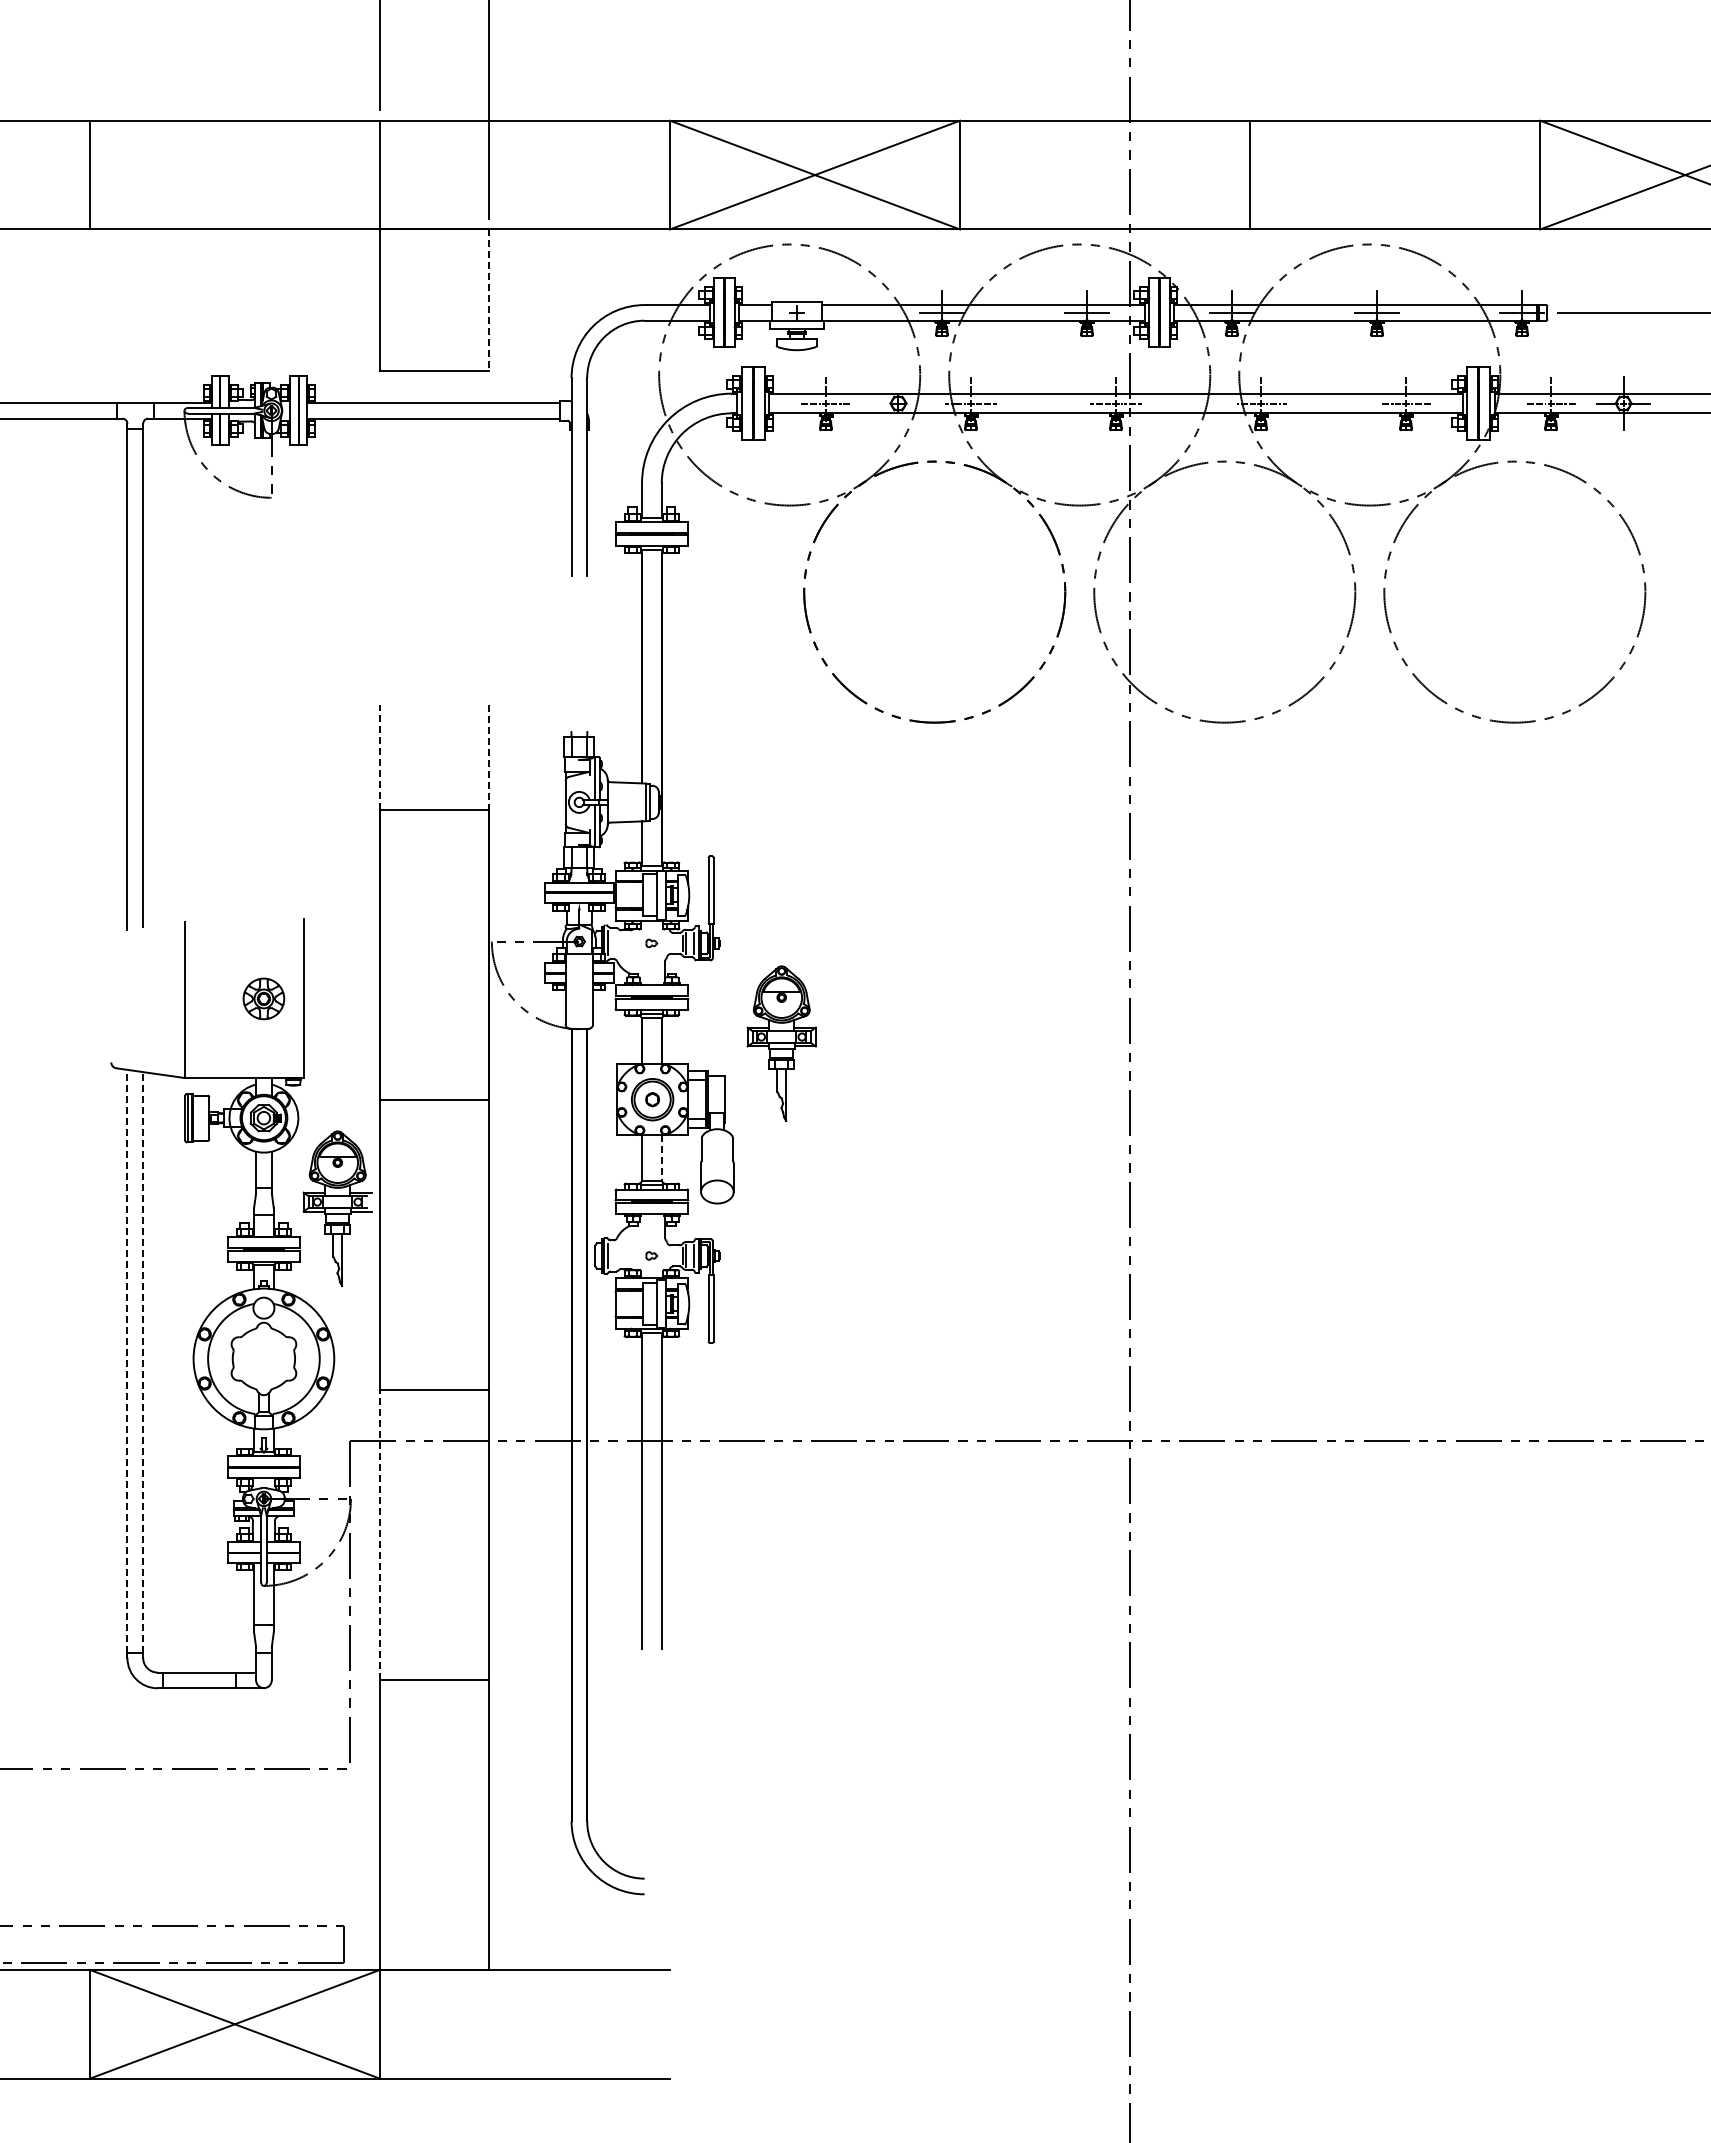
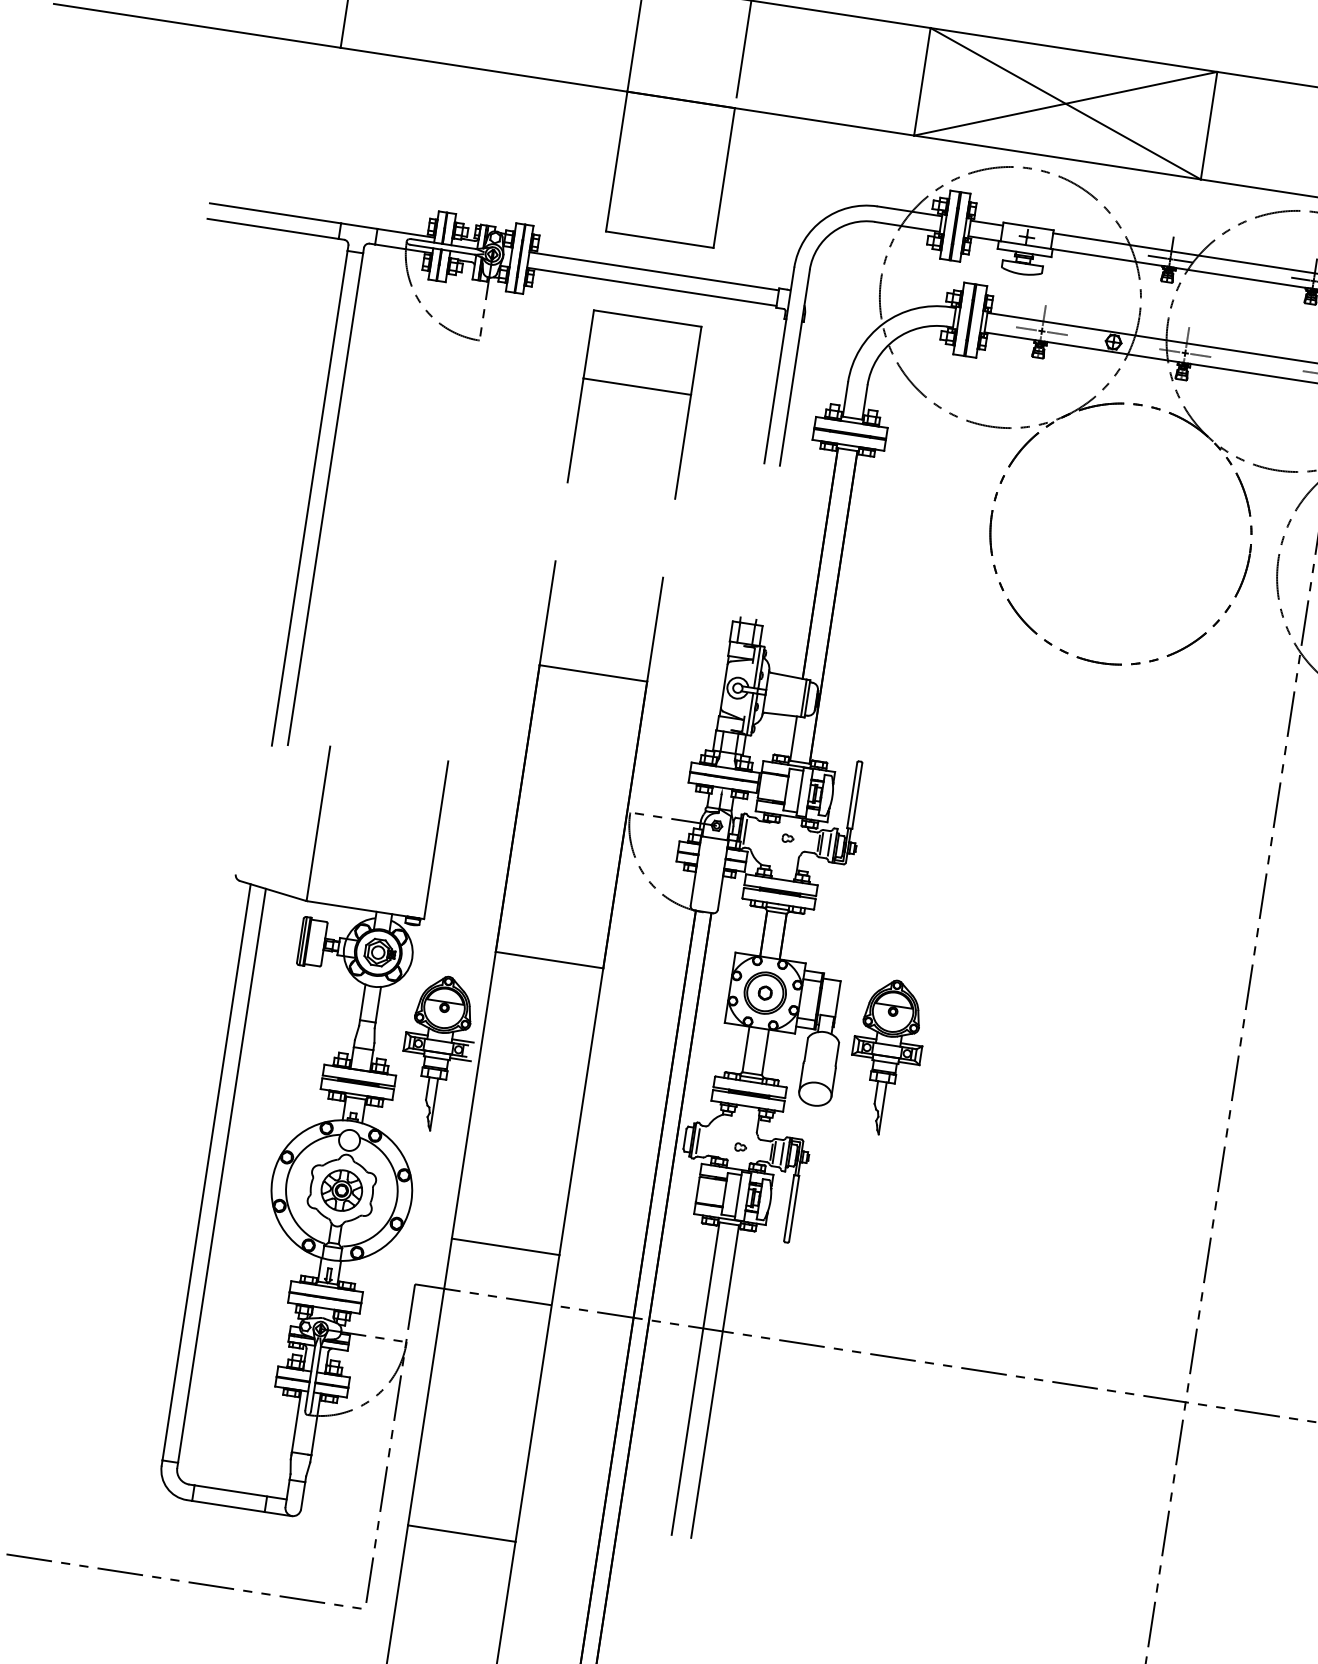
line: (488, 300) -> (723, 178), dashed -> solid
part: (434, 520) -> (637, 387), added
line: (379, 757) -> (547, 613), dashed -> solid
line: (488, 757) -> (654, 630), dashed -> solid
part: (263, 998) -> (341, 1190), moved
part: (781, 1043) -> (885, 1056), moved
line: (661, 1158) -> (765, 1052), dashed -> solid
line: (127, 1360) -> (206, 1171), dashed -> solid
line: (143, 1361) -> (222, 1174), dashed -> solid
line: (379, 1534) -> (429, 1381), dashed -> solid

